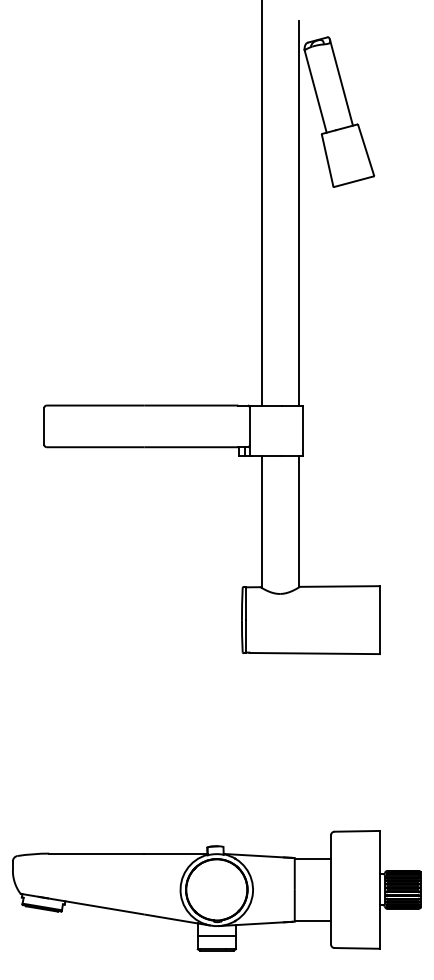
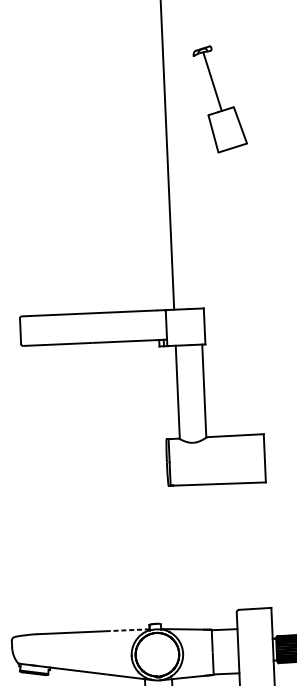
line: (340, 82) -> (220, 78), removed
line: (315, 90) -> (212, 81), moved
line: (298, 213) -> (194, 172), removed
line: (175, 853) -> (126, 630), solid -> dashed

